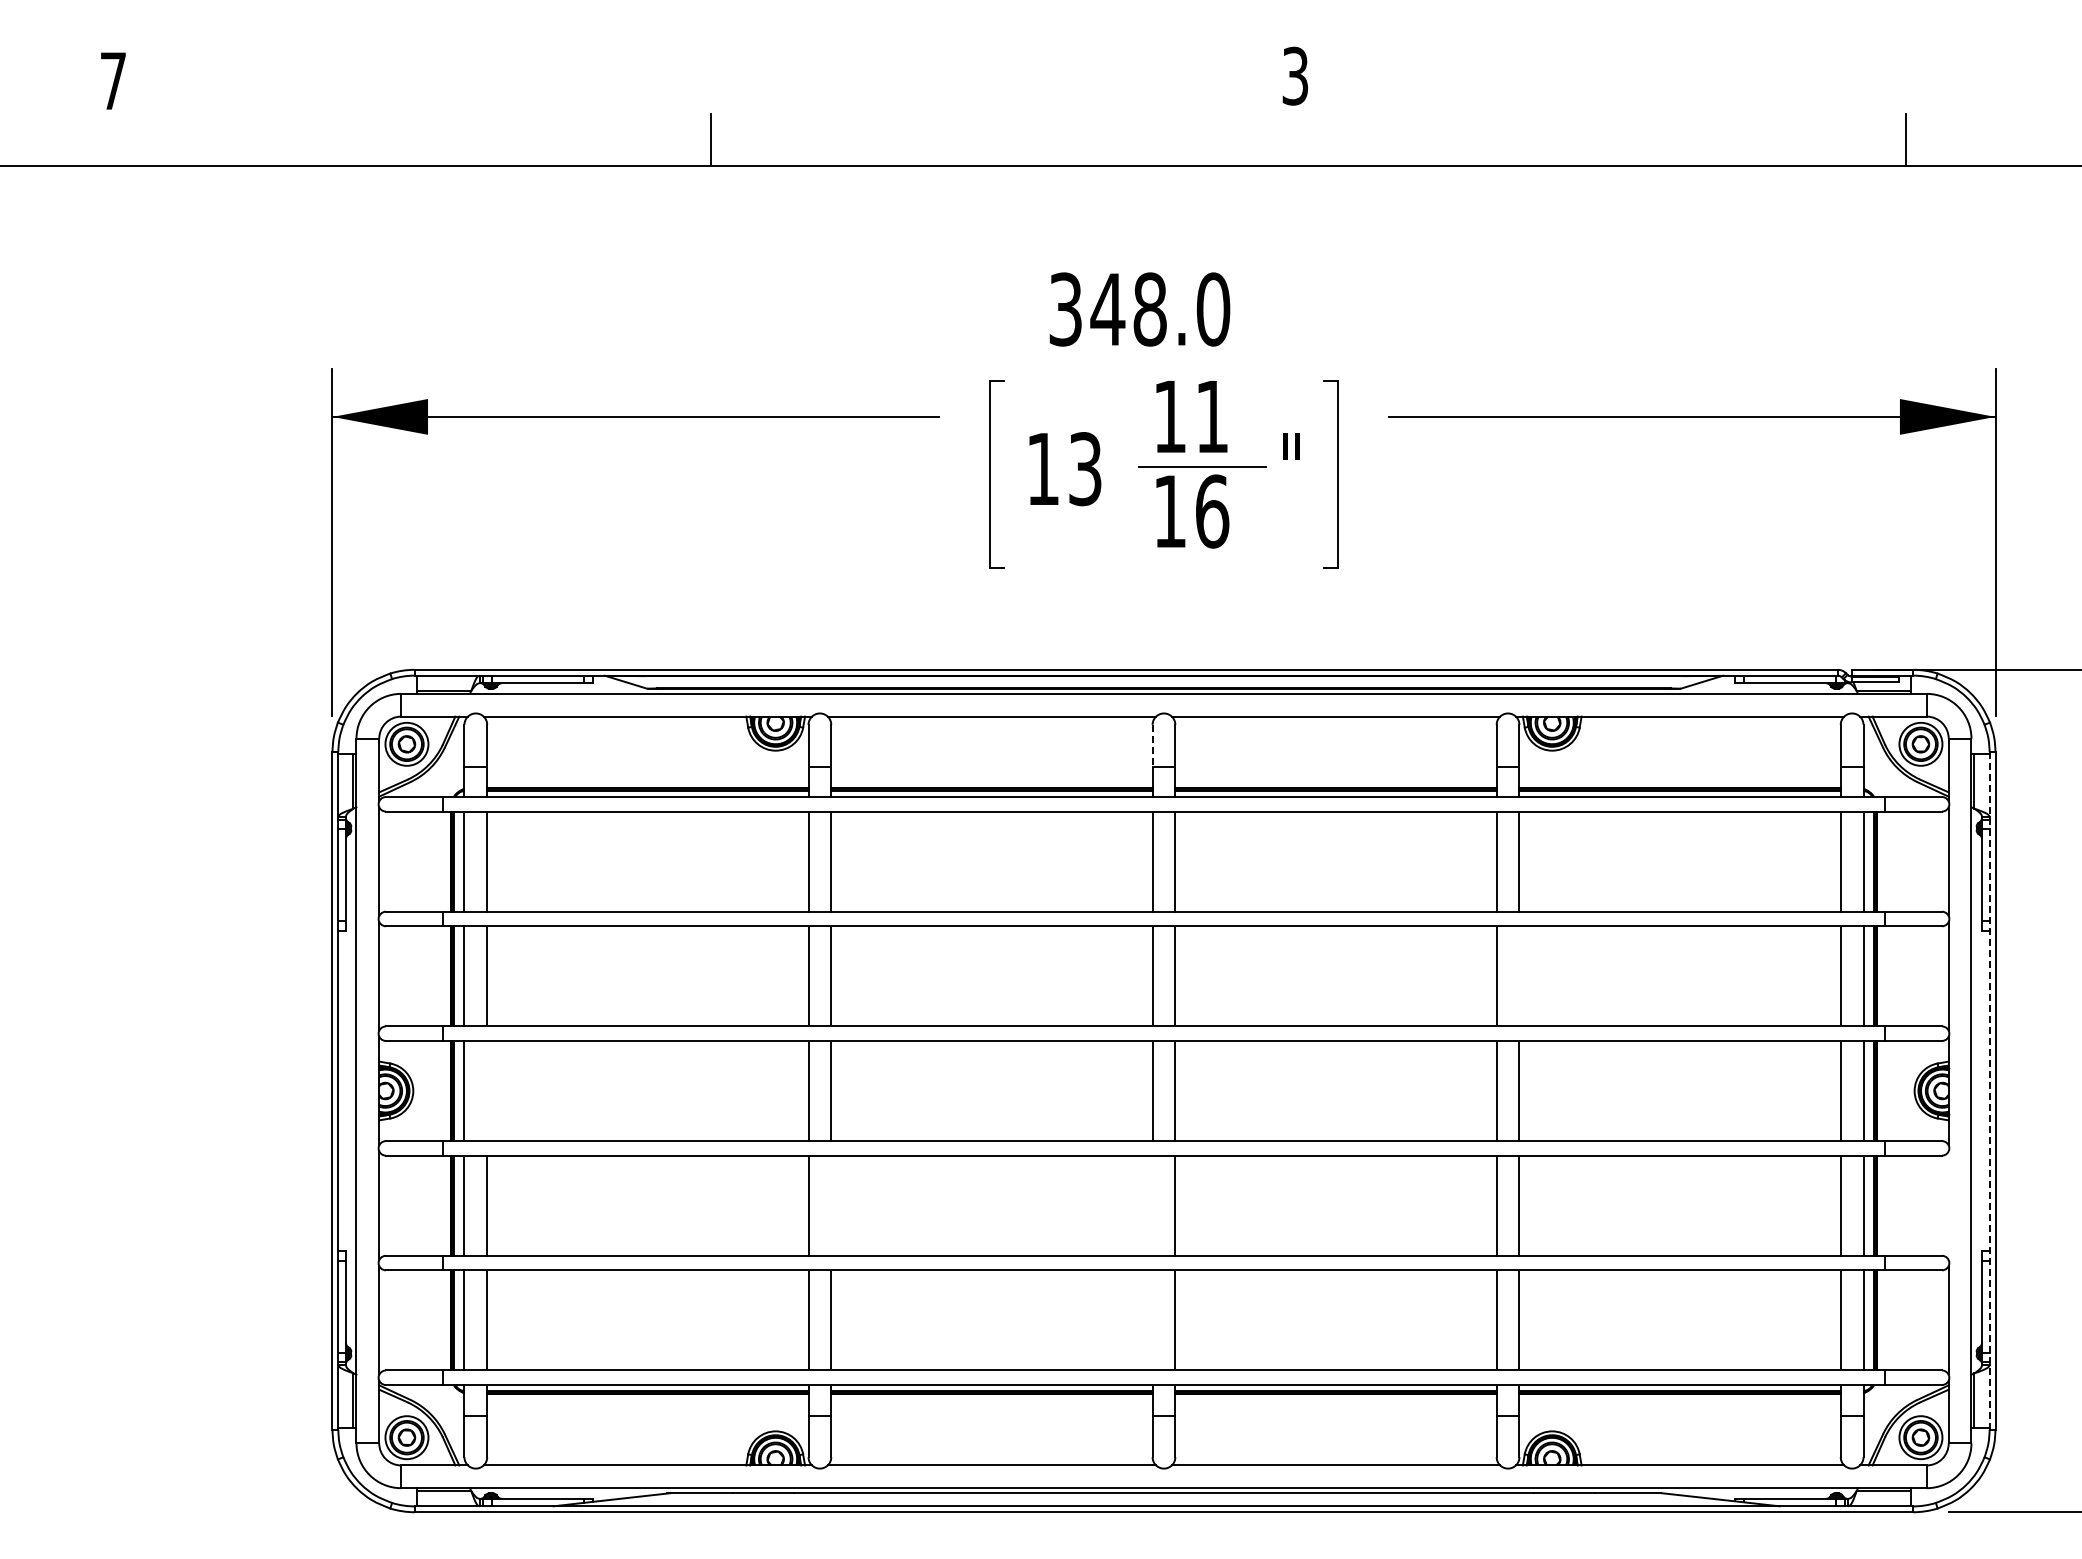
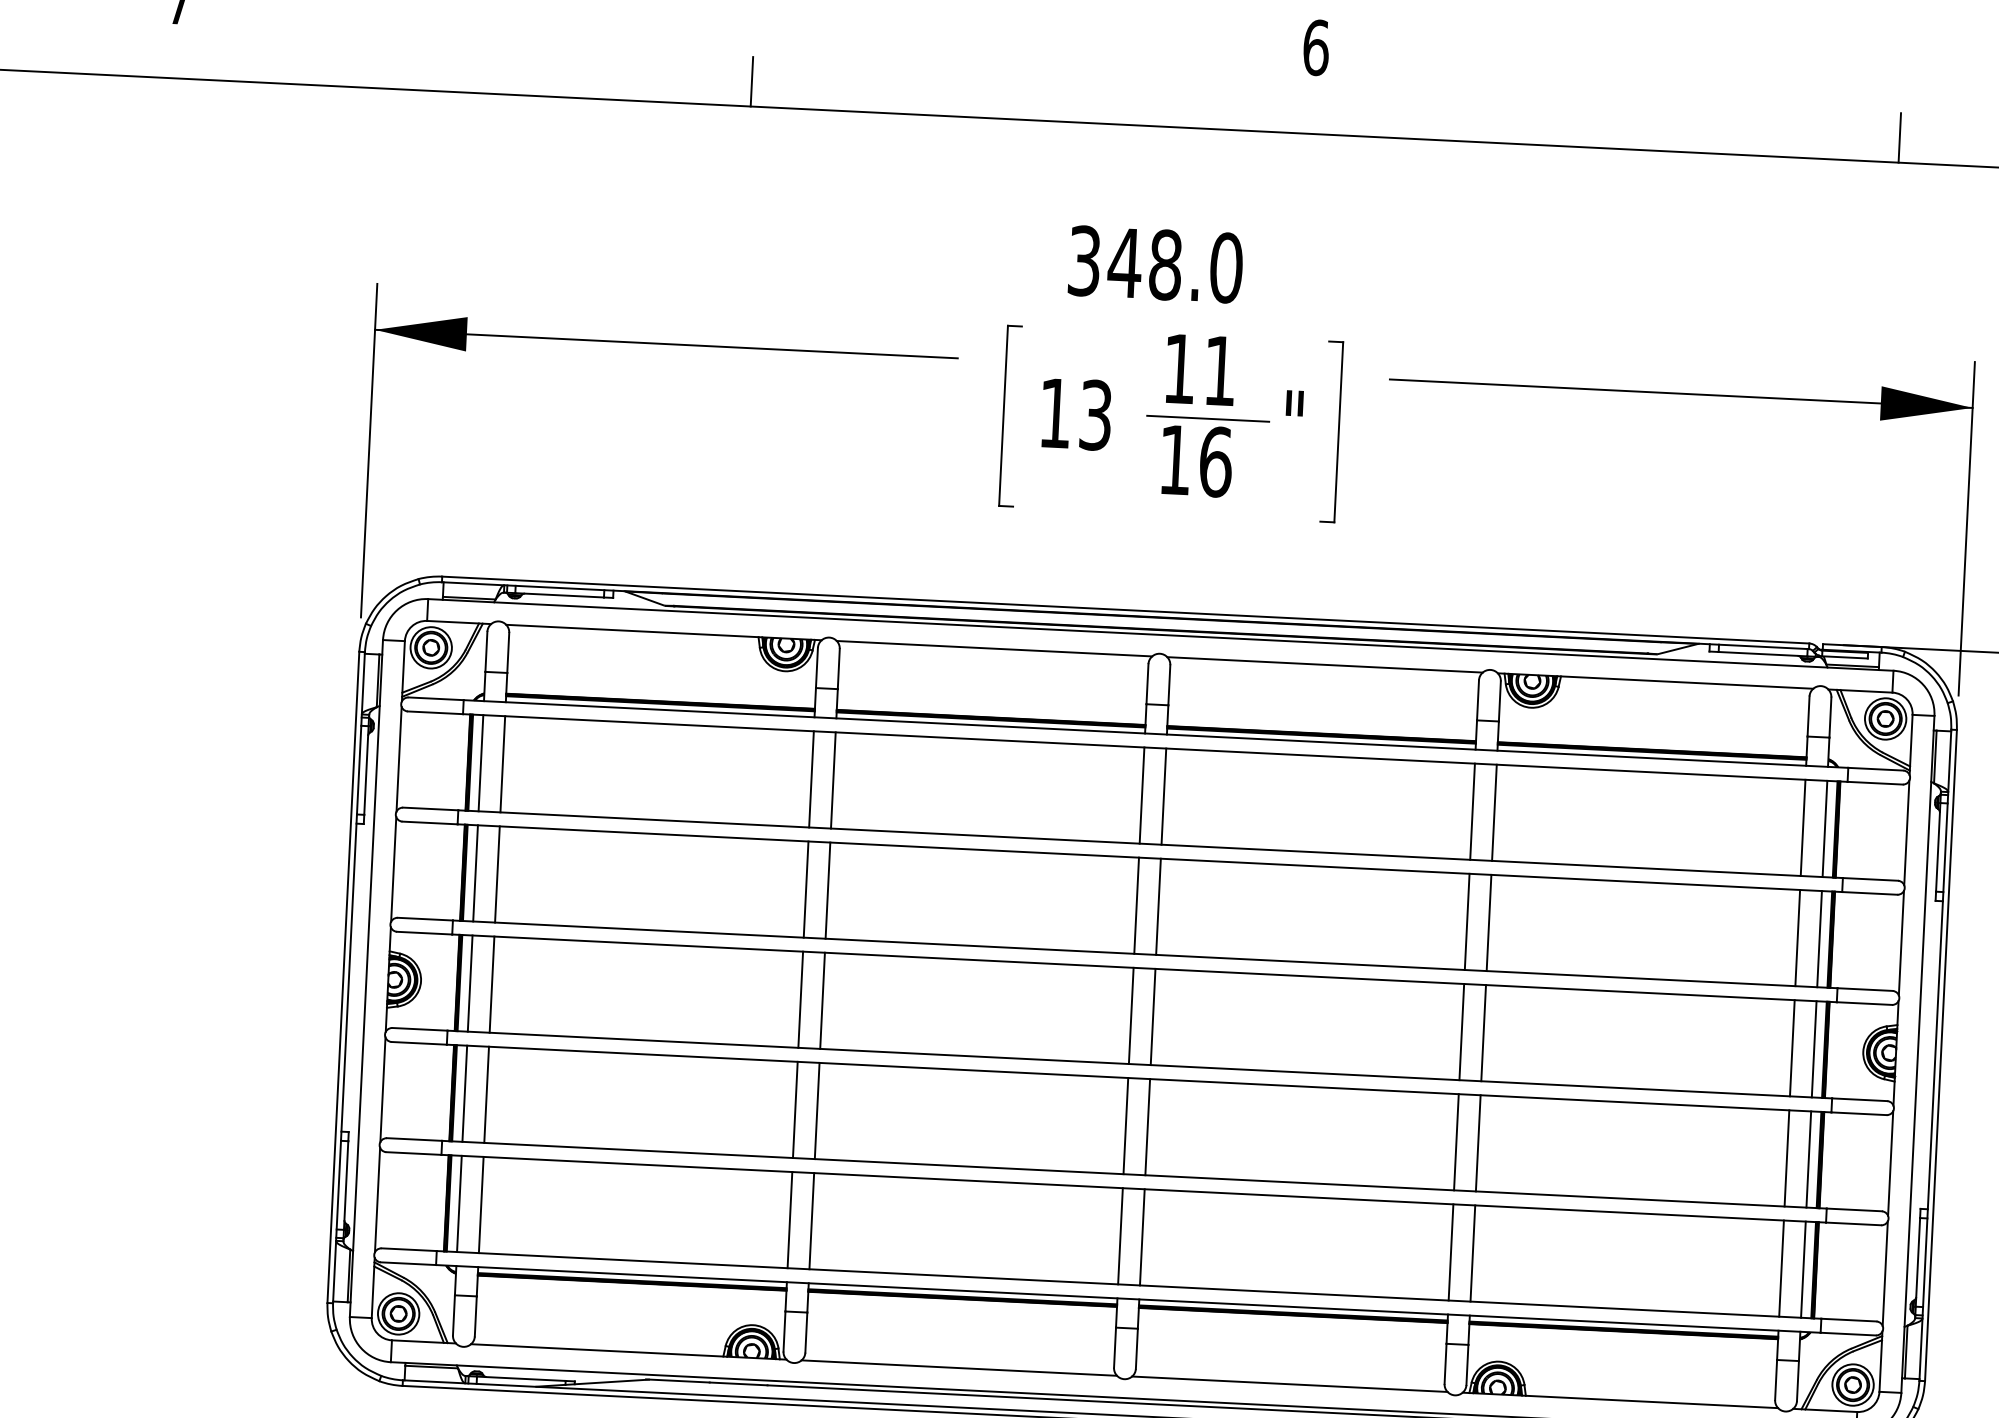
text: (1295, 75) -> (1316, 47), 3 -> 6
line: (1152, 745) -> (1147, 684), dashed -> solid
line: (1519, 976) -> (1489, 923), added
line: (487, 1090) -> (492, 984), added
line: (1989, 1091) -> (1935, 1055), dashed -> solid
line: (831, 1205) -> (817, 1110), added
line: (1152, 1205) -> (1125, 1125), added
line: (1948, 1205) -> (1890, 1163), added
line: (1152, 1320) -> (1120, 1236), added

